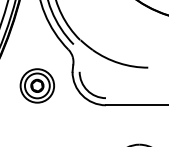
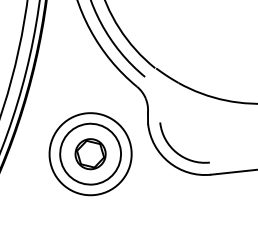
part: (37, 85) -> (90, 153), size x1.43

